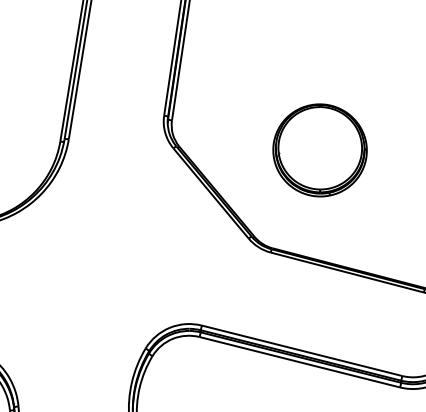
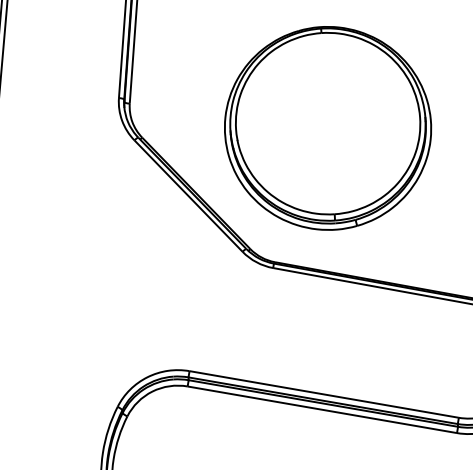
part: (319, 150) -> (327, 128), size x1.67

